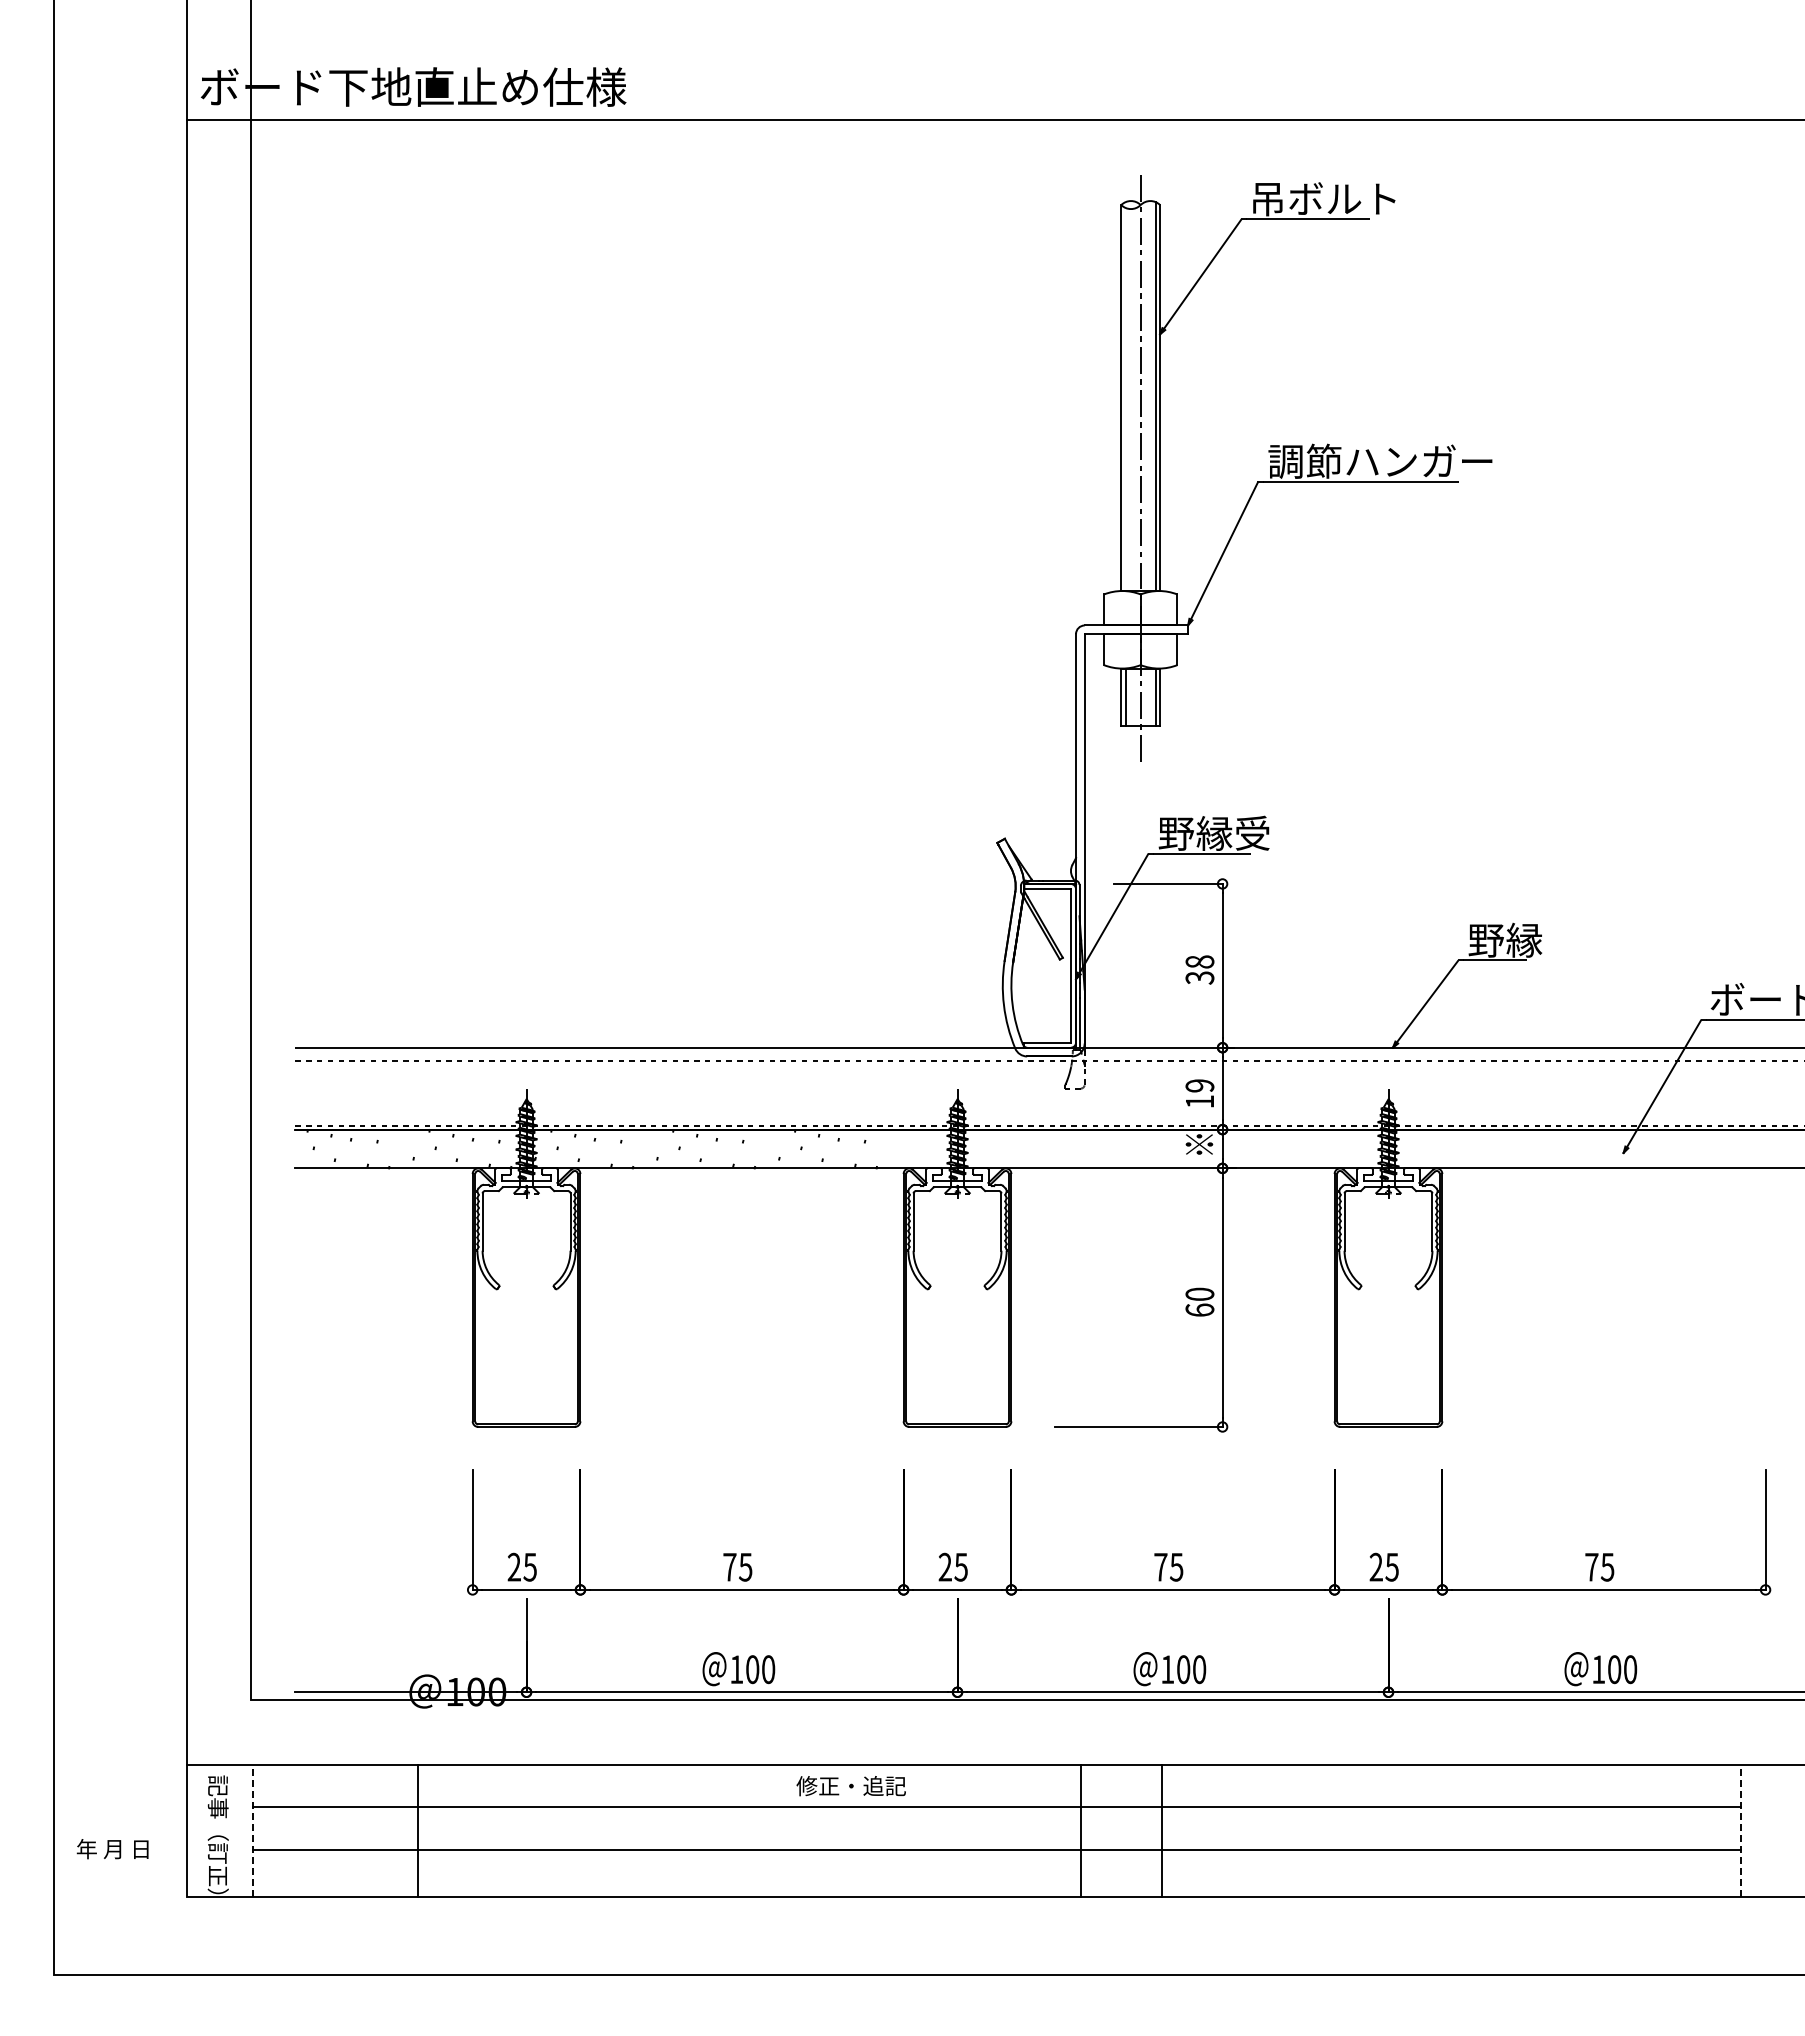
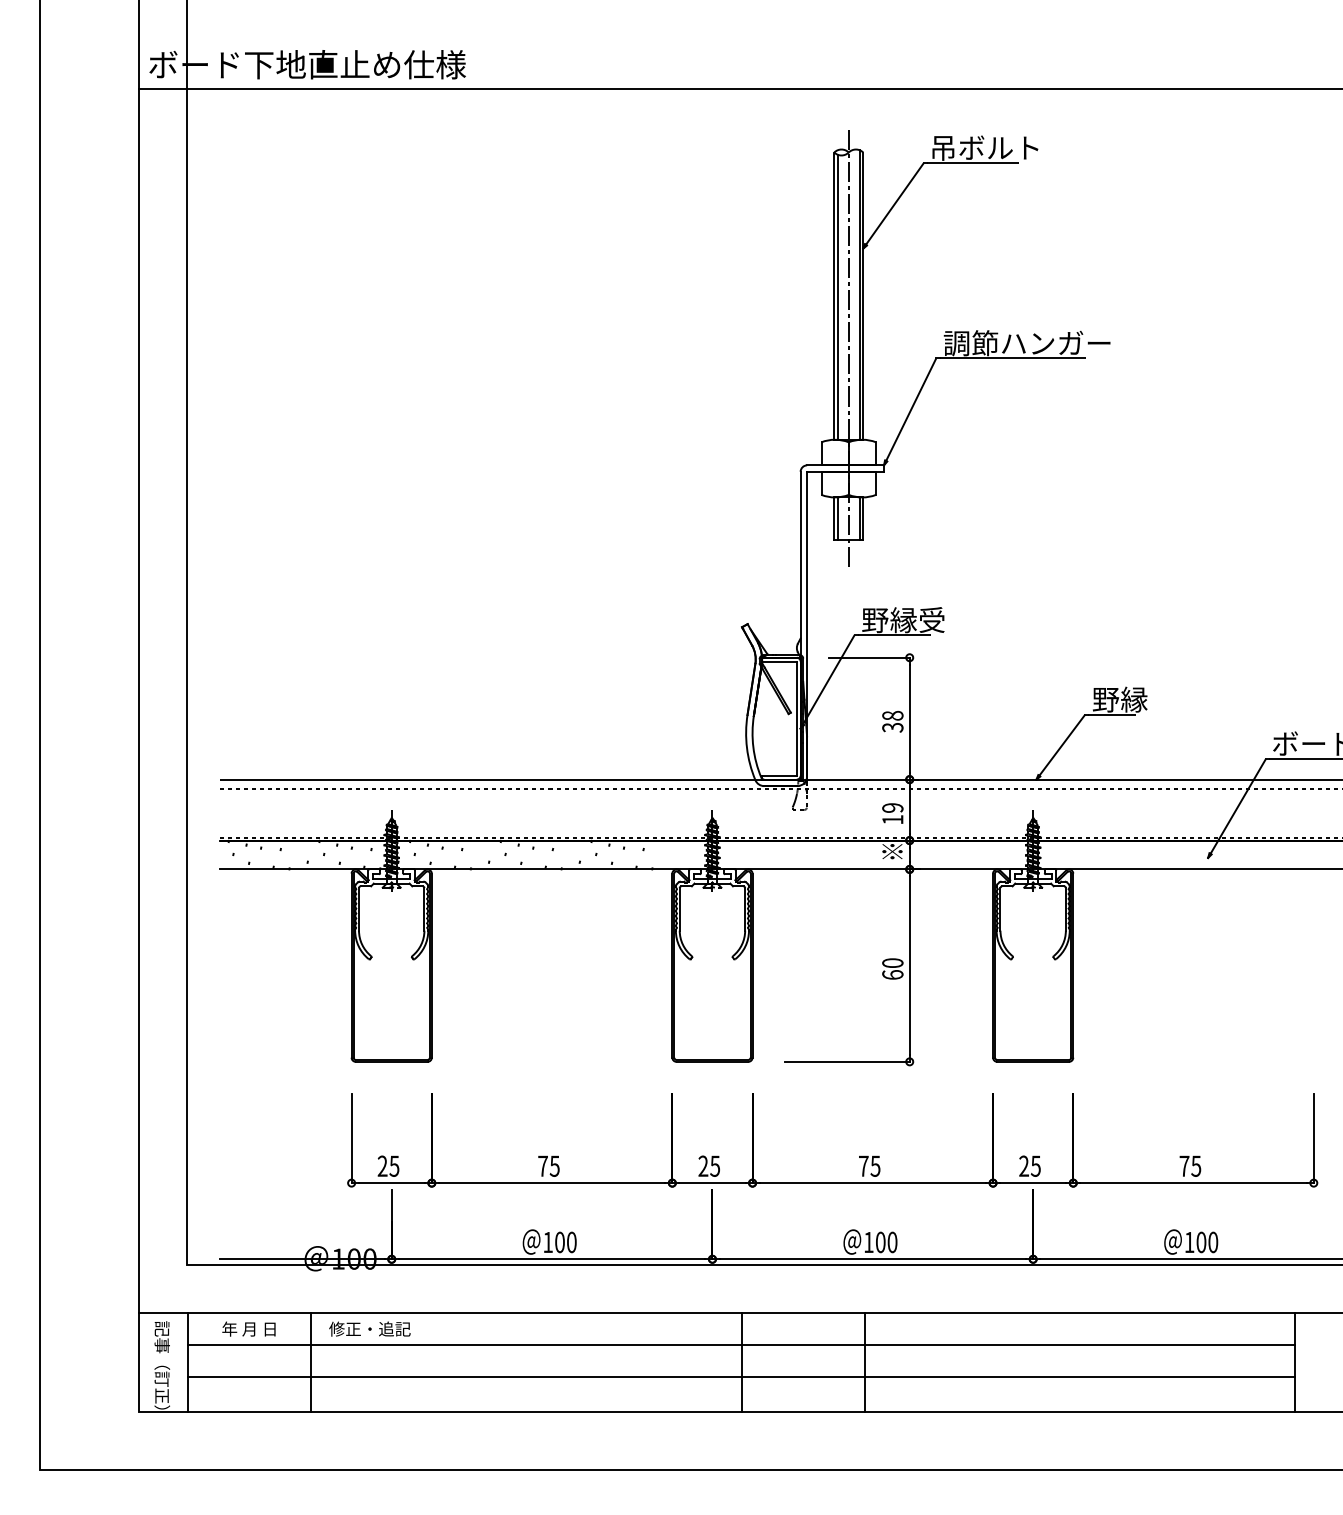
line: (1125, 399) -> (837, 297), added
text: (850, 1786) -> (369, 1329), moved
line: (252, 1830) -> (187, 1362), dashed -> solid
line: (1740, 1830) -> (1295, 1362), dashed -> solid
line: (1080, 1831) -> (741, 1362), moved
text: (112, 1849) -> (248, 1329), moved

